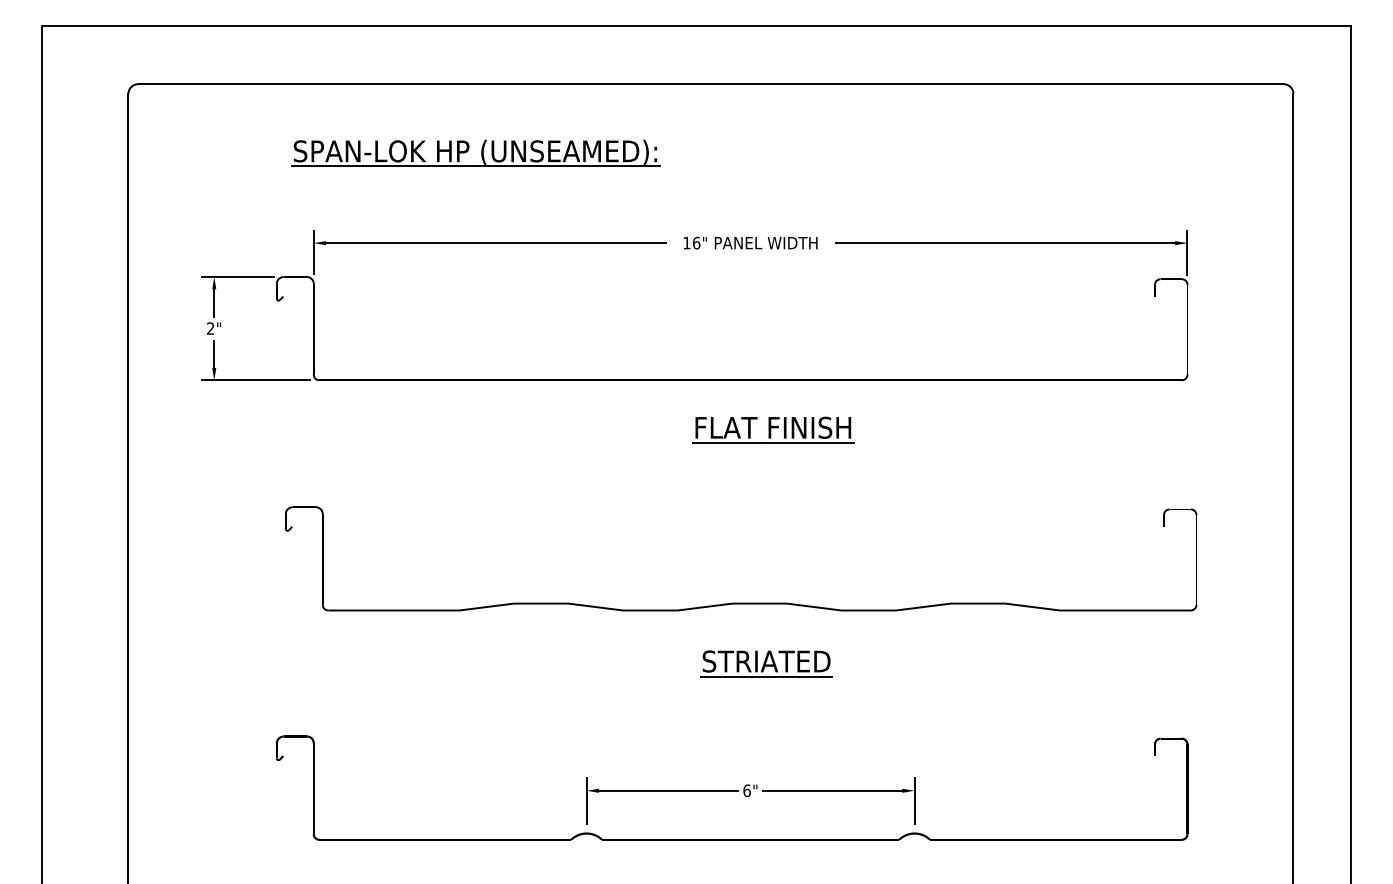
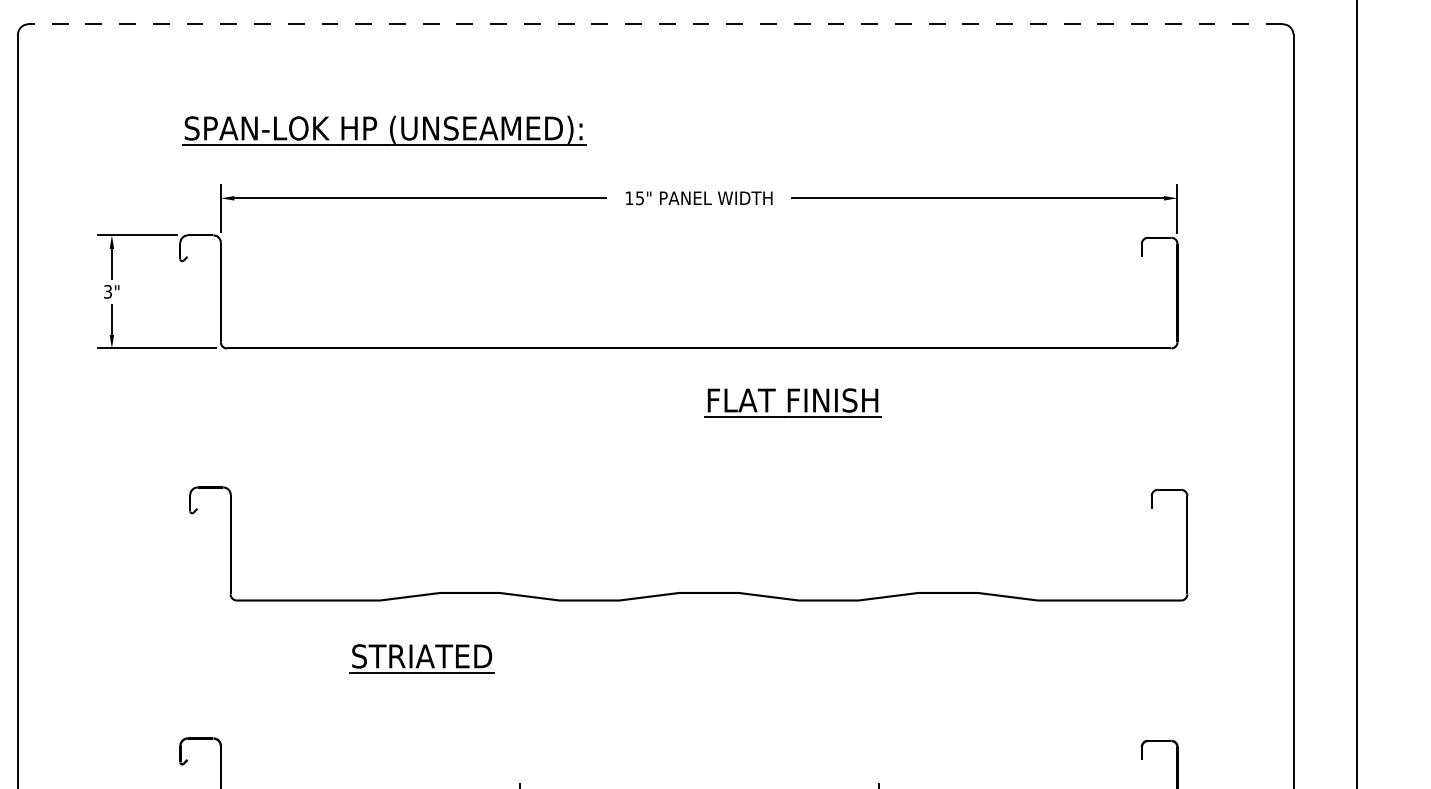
line: (710, 84) -> (655, 24), solid -> dashed
part: (475, 152) -> (383, 129), moved
text: (696, 242) -> (639, 197), 16" -> 15"
text: (210, 328) -> (107, 291), 2" -> 3"
part: (773, 429) -> (793, 402), moved
part: (766, 663) -> (422, 658), moved

